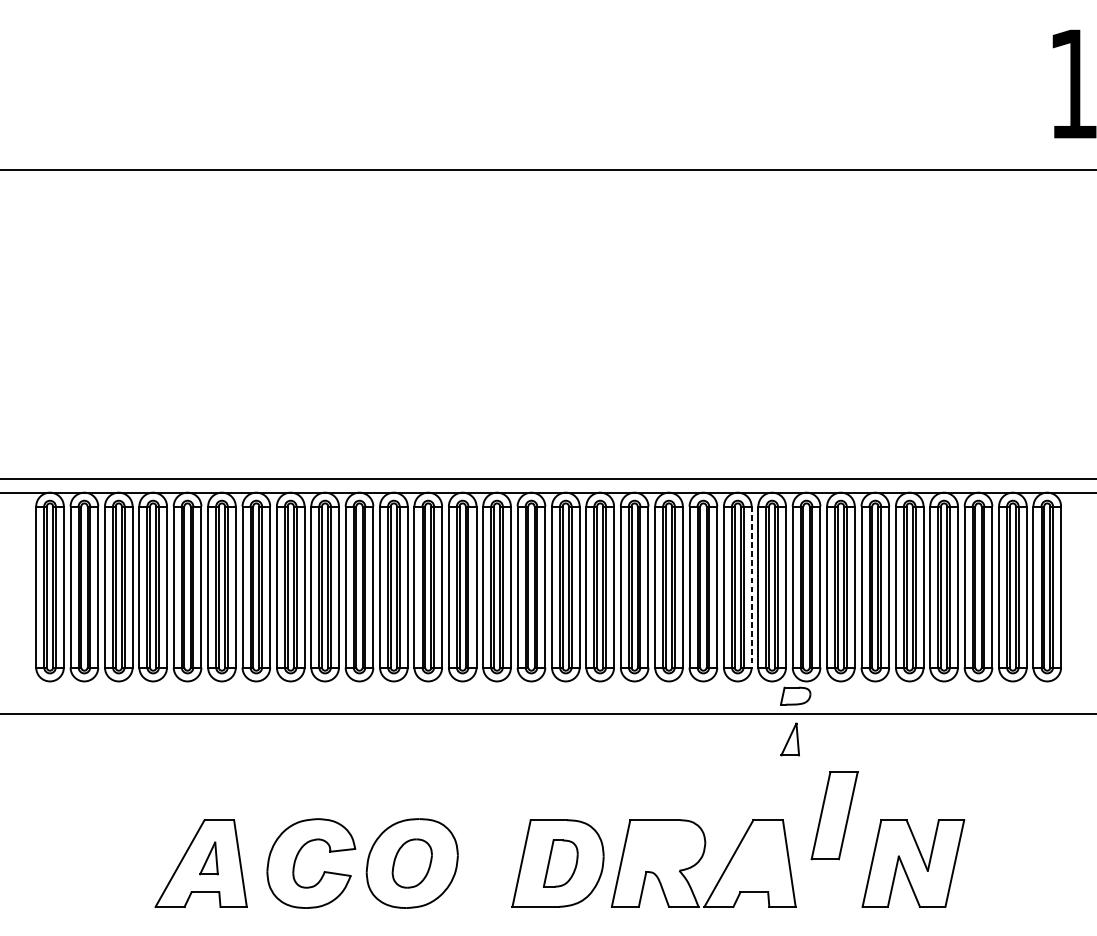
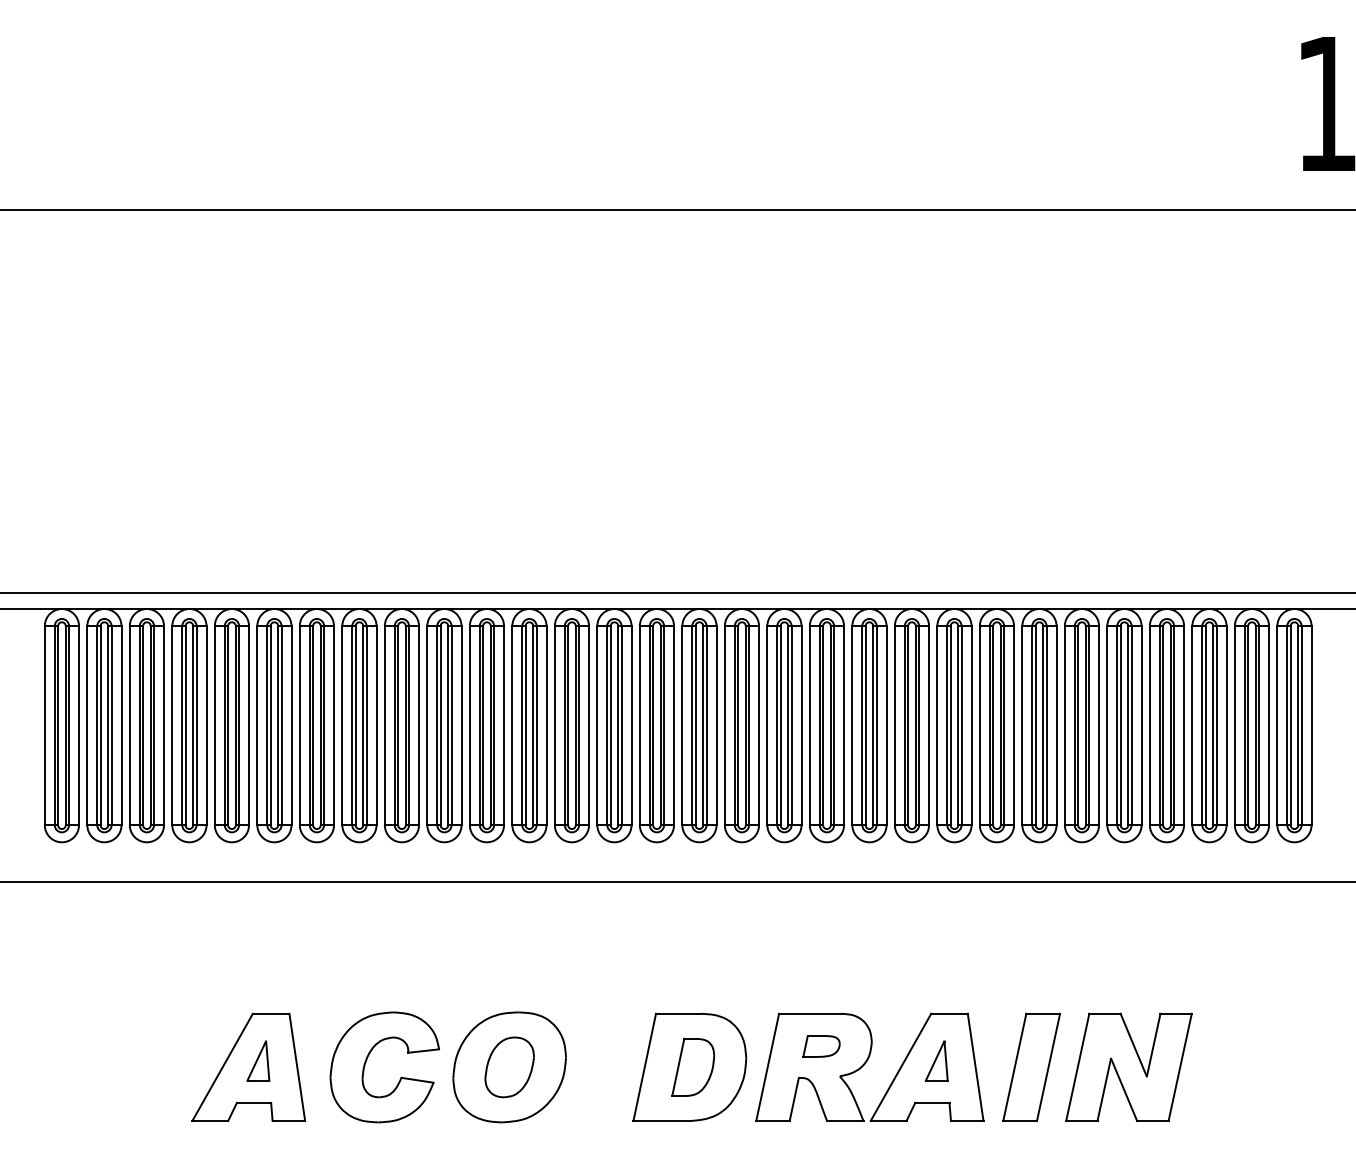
line: (751, 586) -> (929, 725), dashed -> solid
part: (795, 696) -> (821, 1046), moved
part: (790, 739) -> (936, 1060), moved
part: (834, 815) -> (1031, 1066), moved

